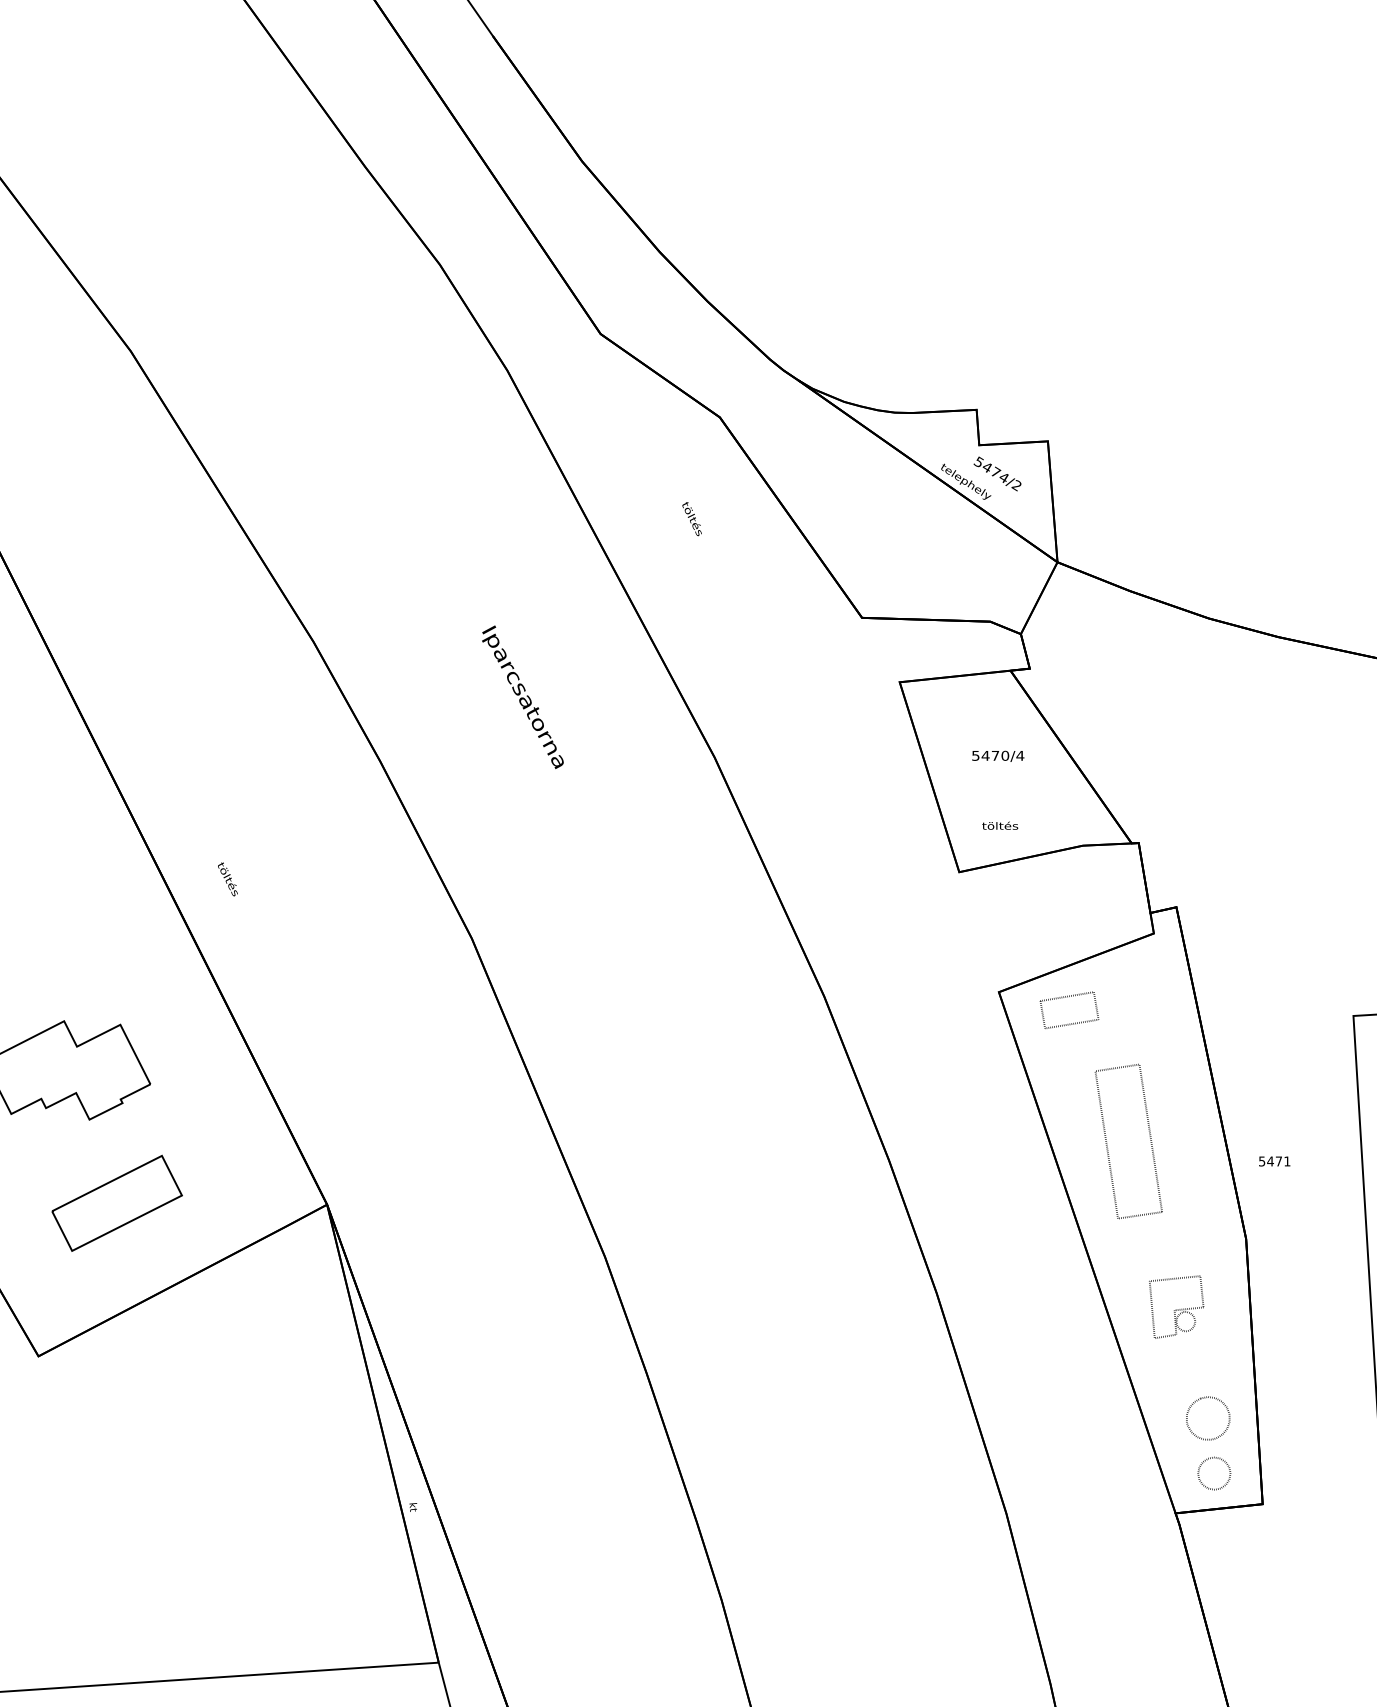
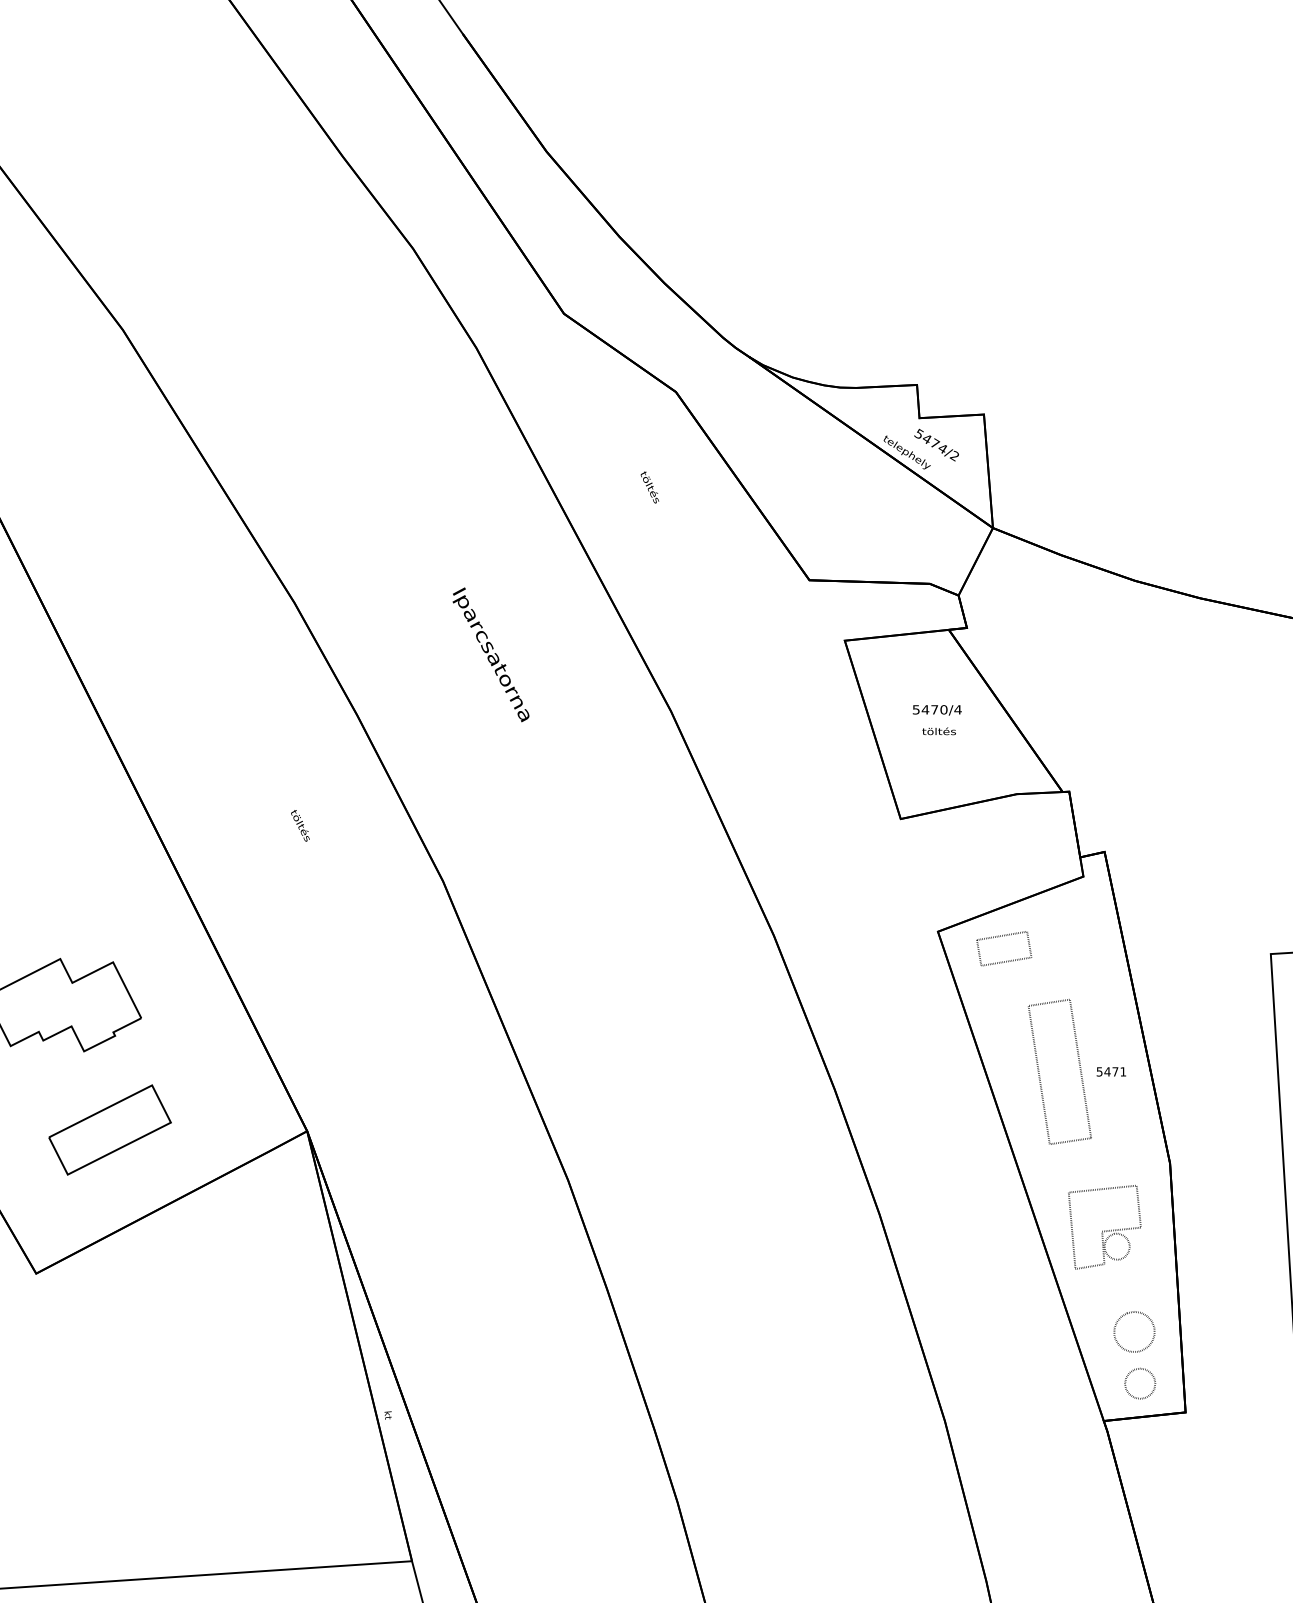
text: (1000, 825) -> (939, 731), moved
text: (227, 879) -> (300, 825), moved
text: (1274, 1161) -> (1111, 1071), moved
part: (1176, 1307) -> (1104, 1227), size x1.43

